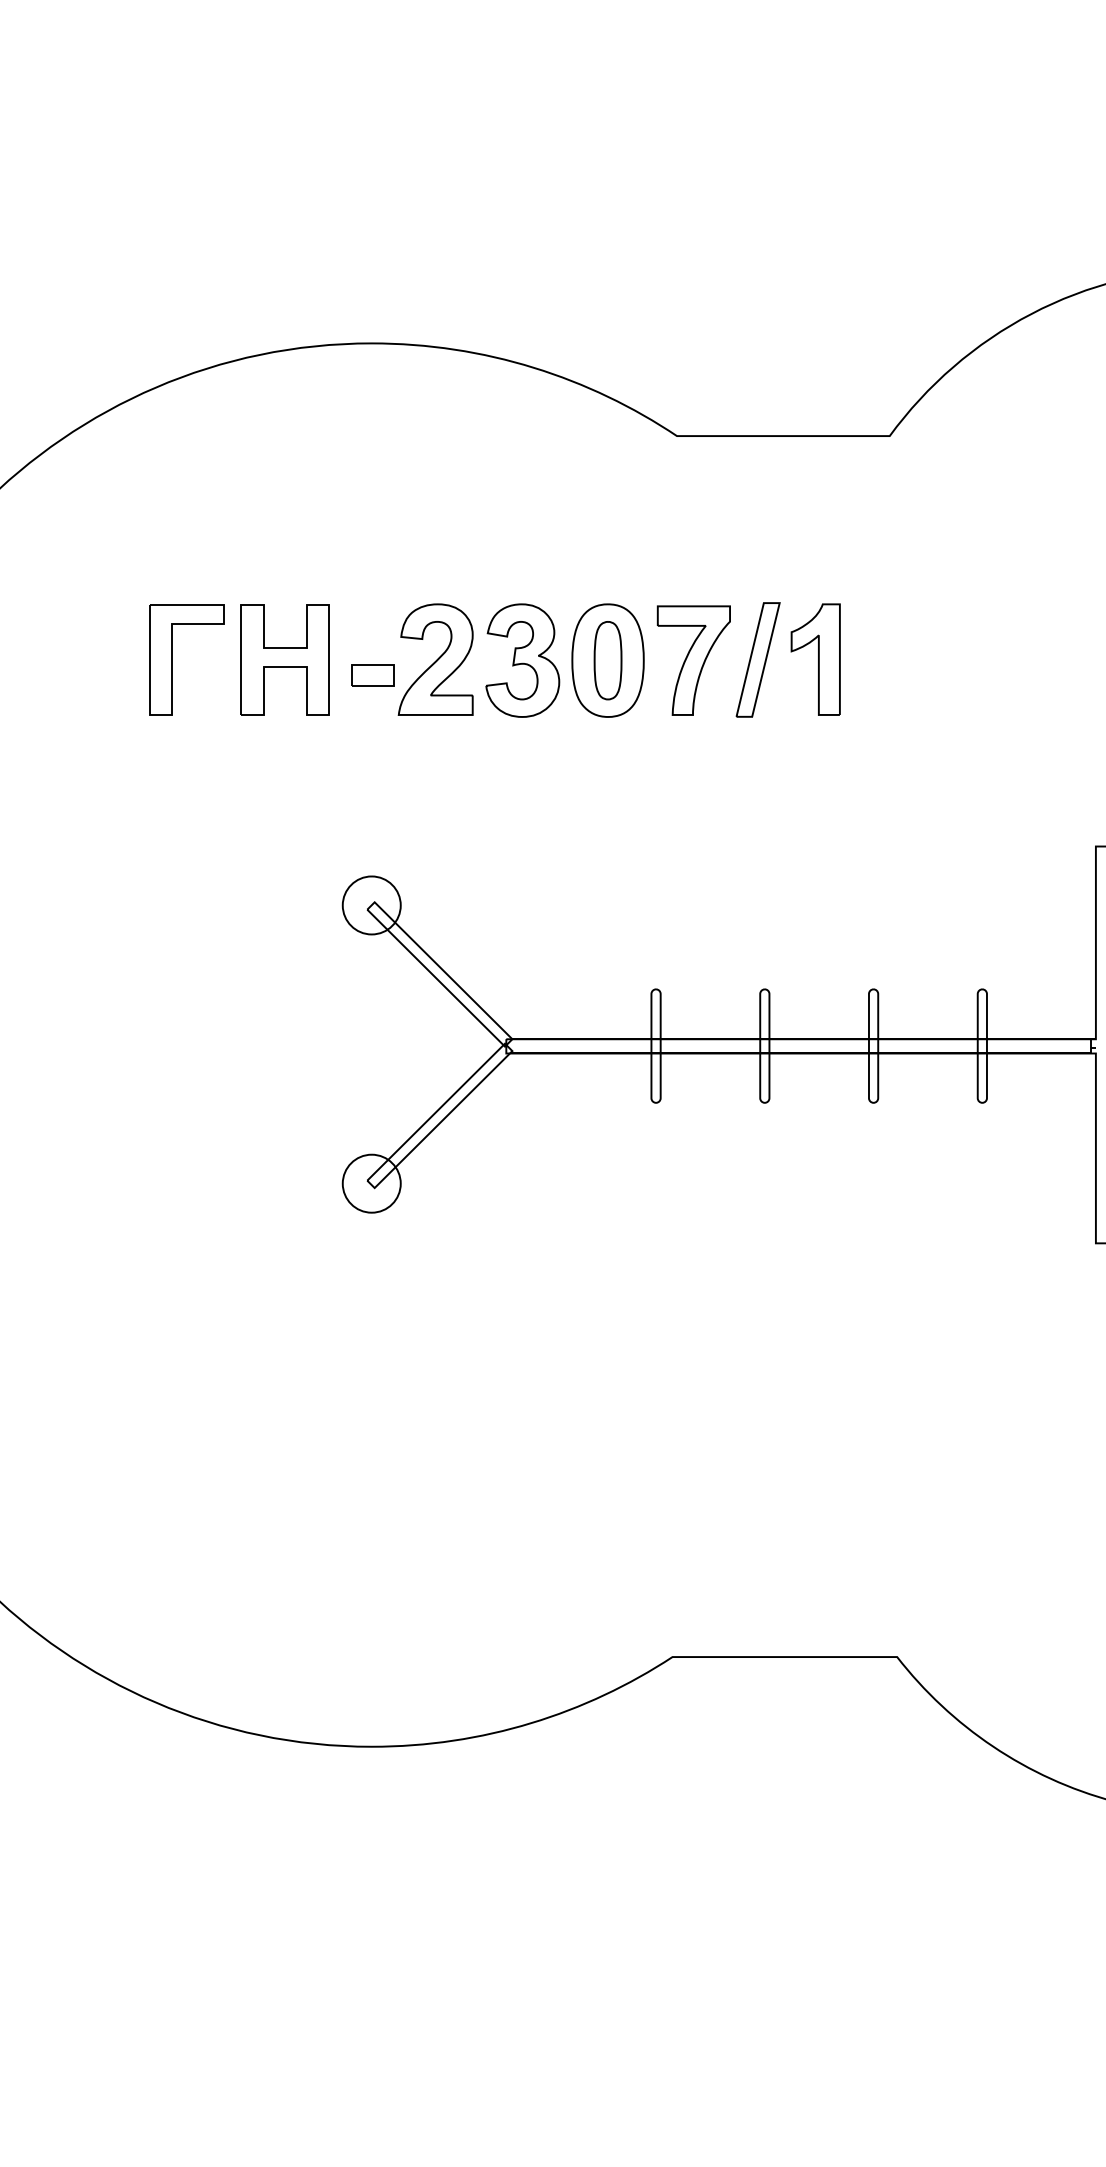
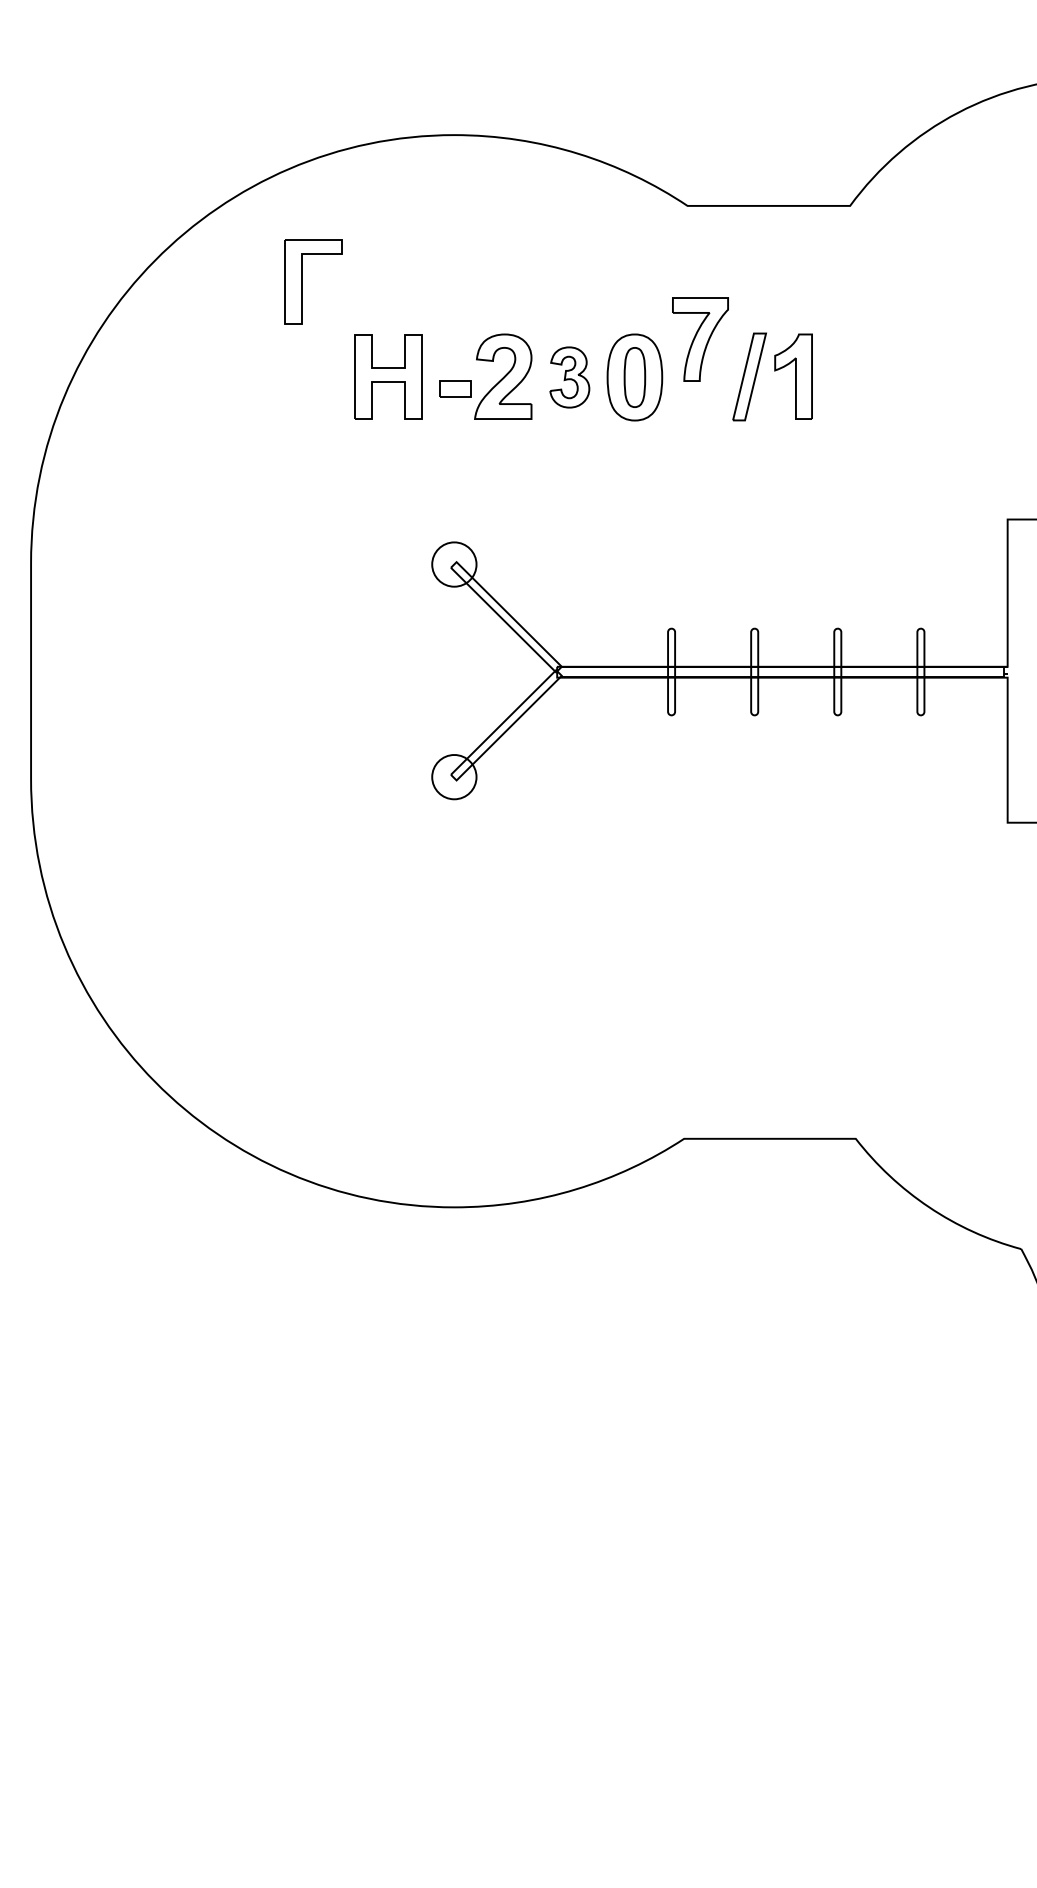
part: (173, 659) -> (302, 281), moved
part: (522, 660) -> (569, 377), size x0.7
part: (693, 660) -> (700, 339), moved

